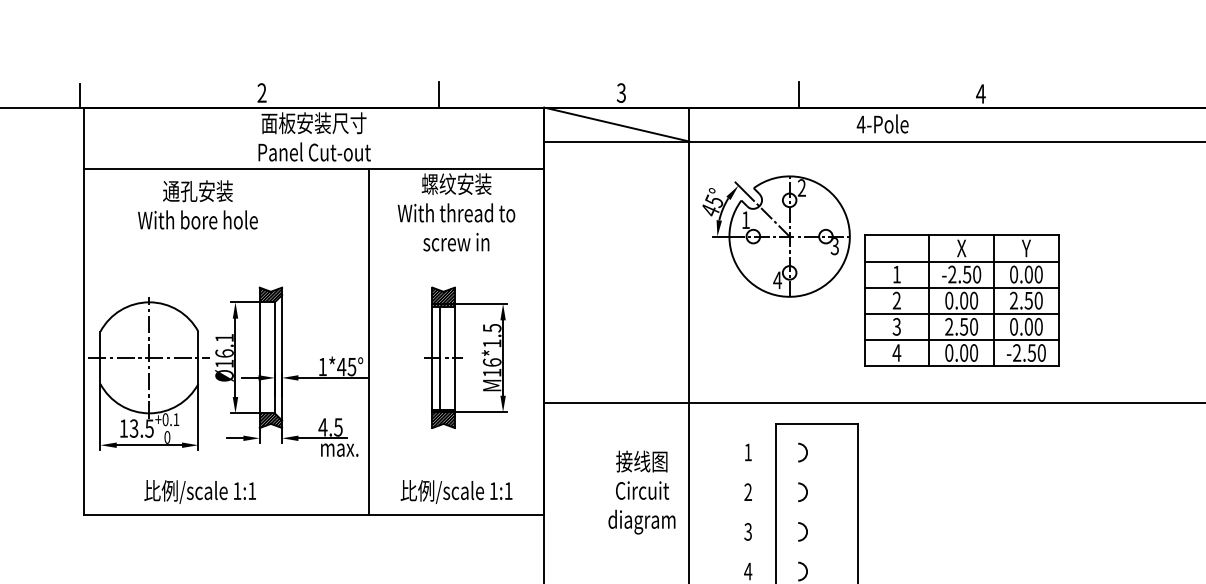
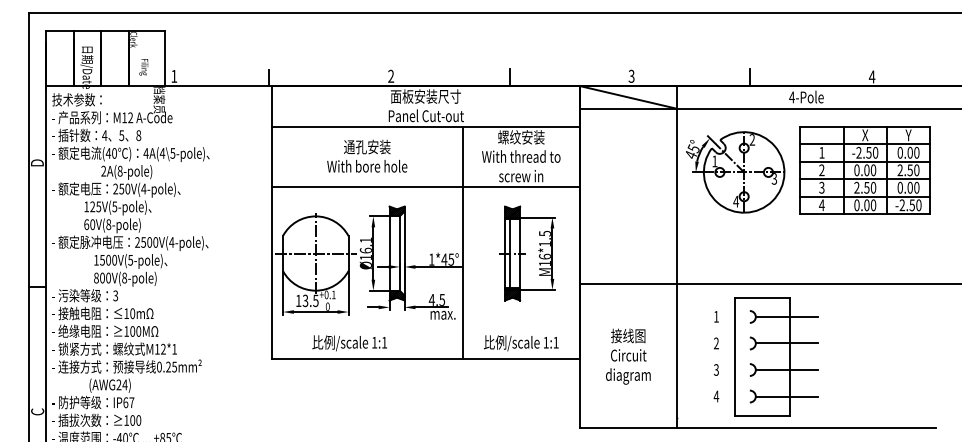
text: (198, 203) -> (367, 155), moved
line: (313, 259) -> (425, 187), added
part: (960, 300) -> (864, 170), moved
line: (852, 451) -> (786, 316), added
text: (642, 492) -> (628, 356), moved
line: (852, 492) -> (786, 343), added
line: (852, 532) -> (786, 370), added
line: (852, 571) -> (786, 396), added

